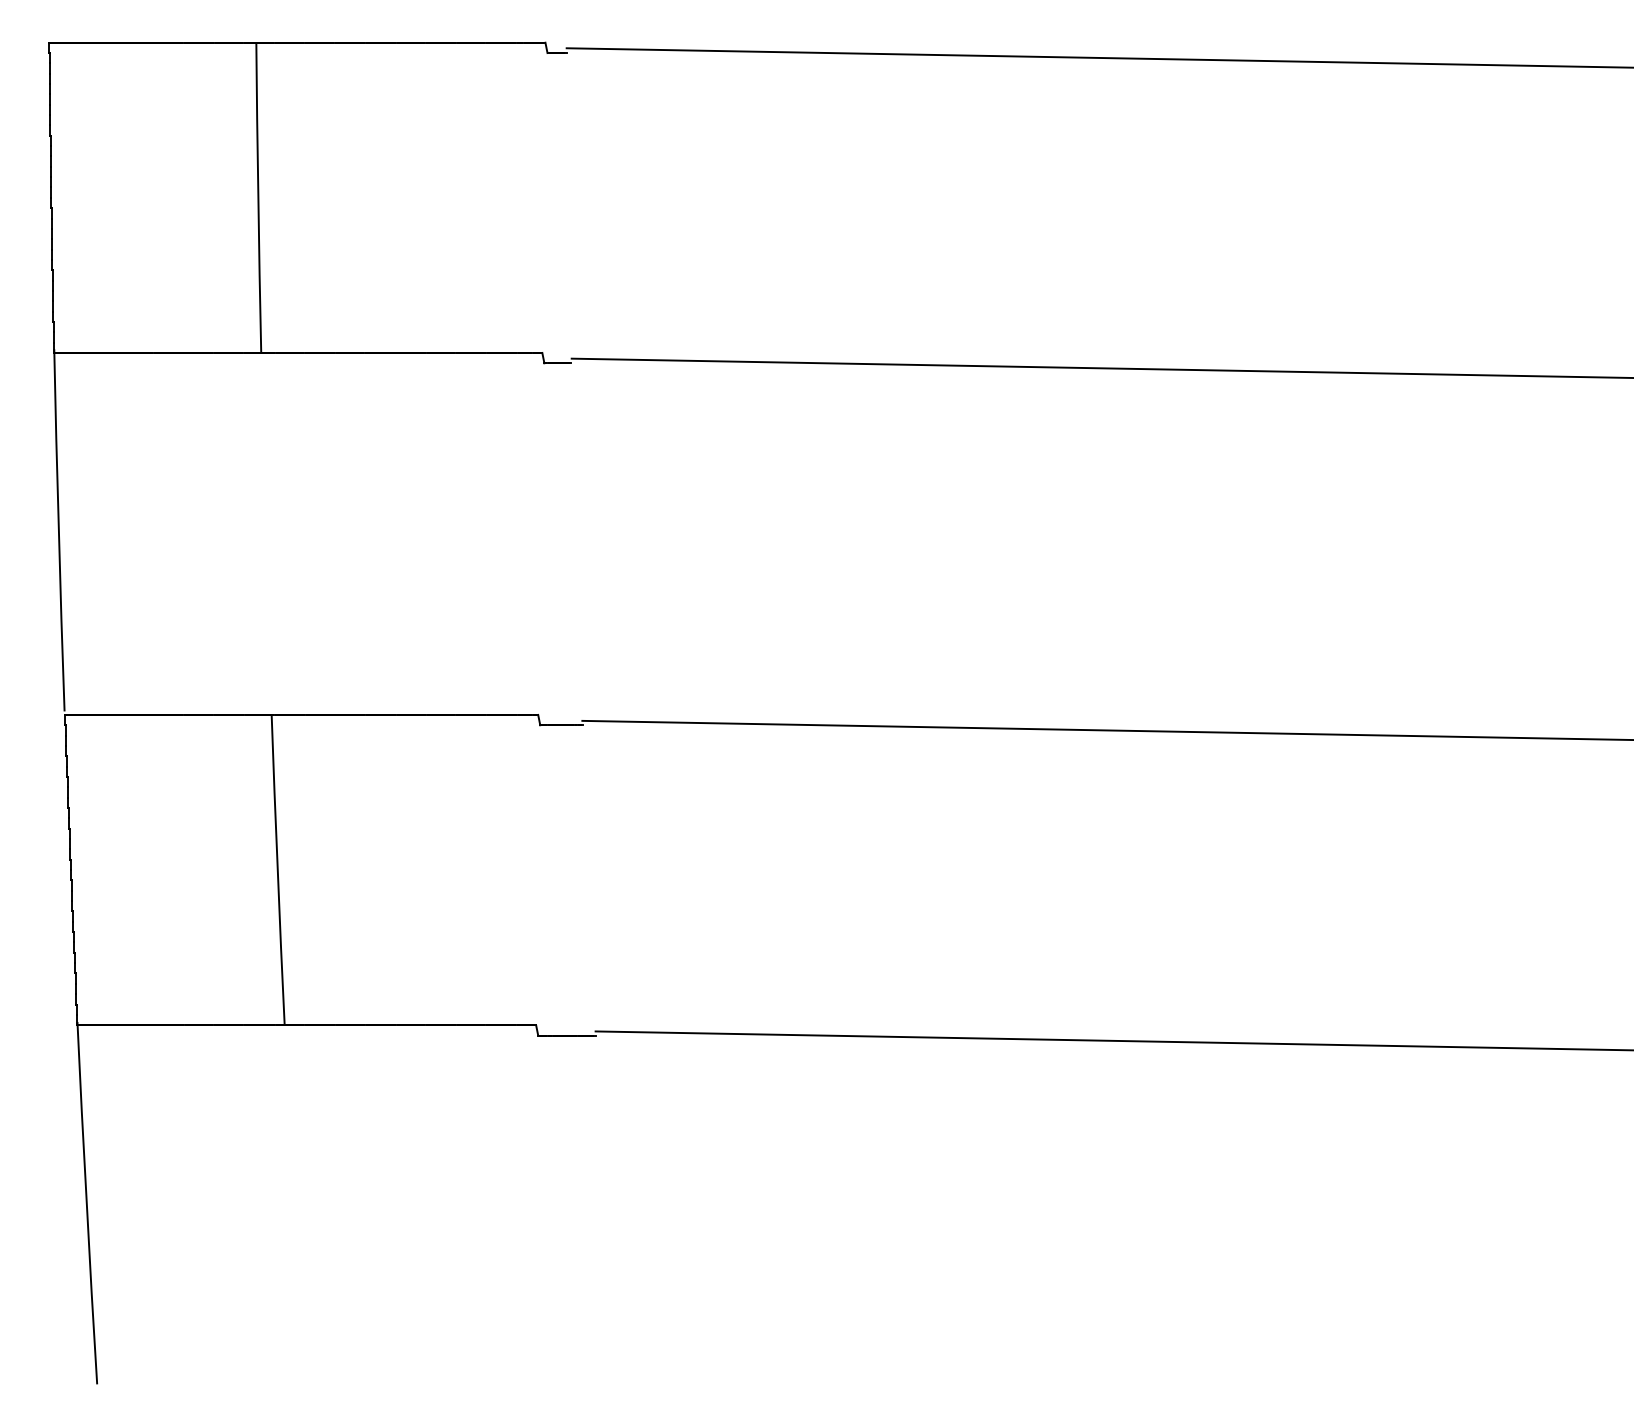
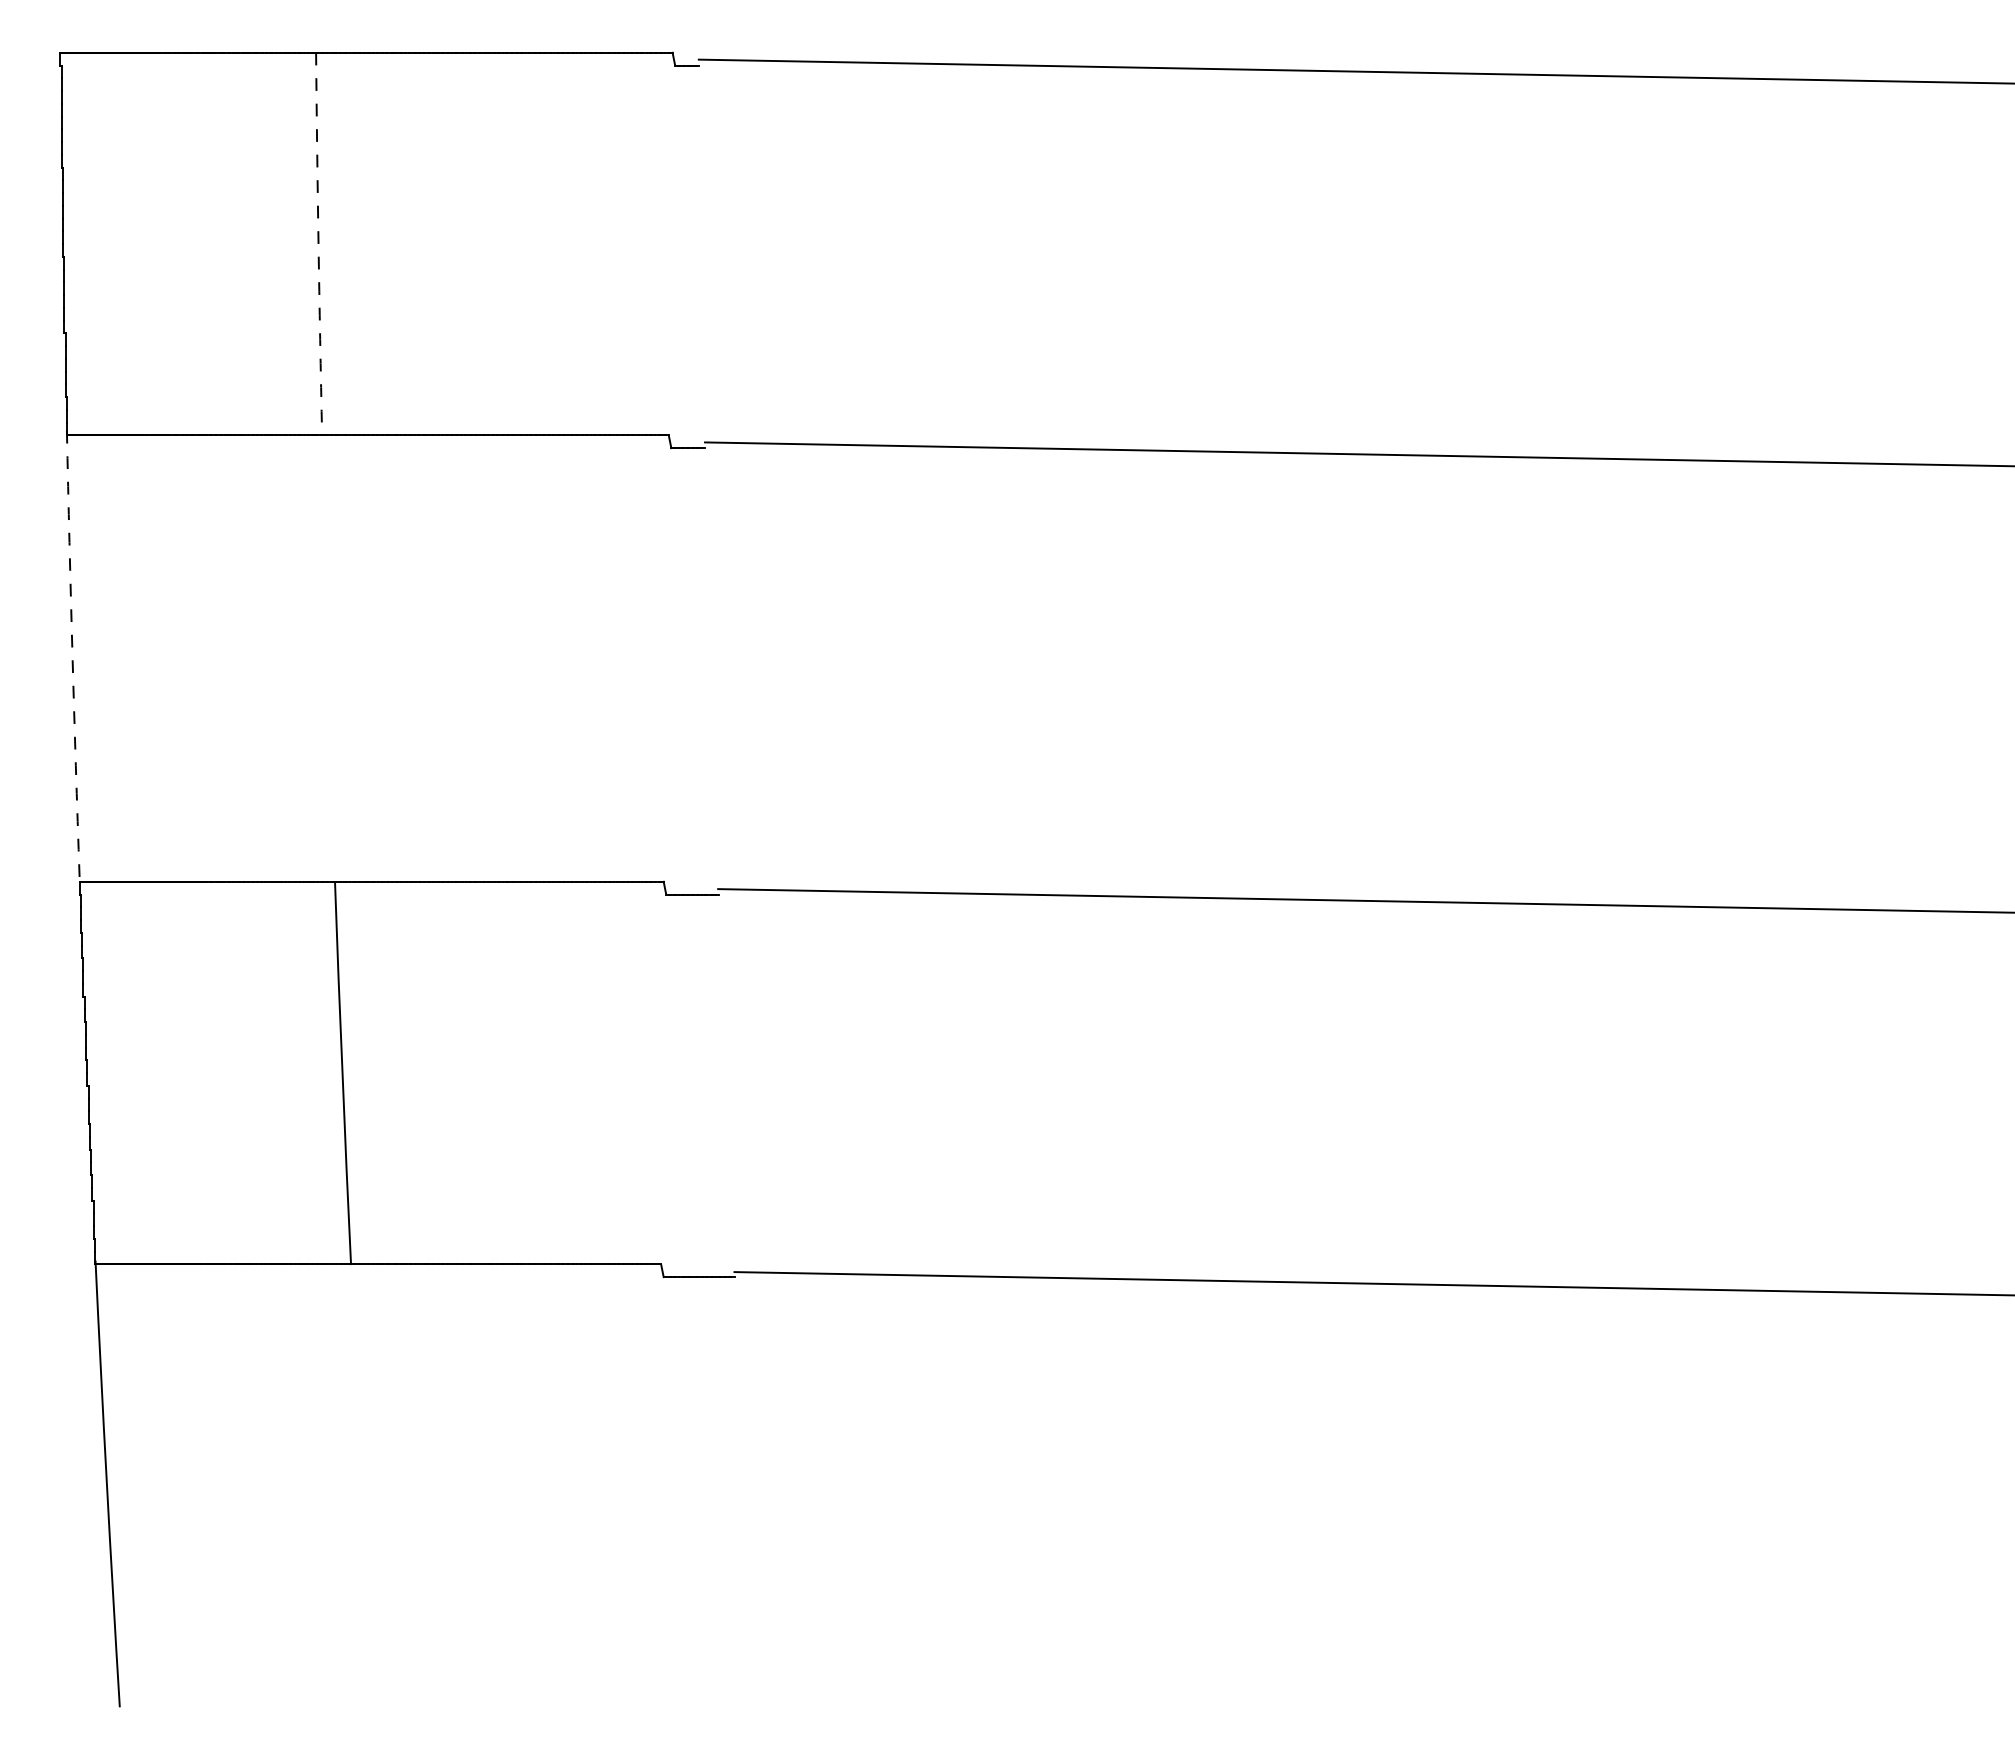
arc: (258, 198) -> (318, 244), solid -> dashed
arc: (58, 530) -> (72, 654), solid -> dashed

